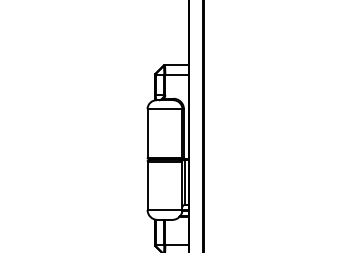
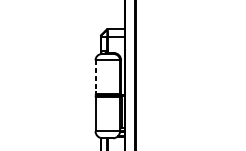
line: (147, 133) -> (95, 77), solid -> dashed

